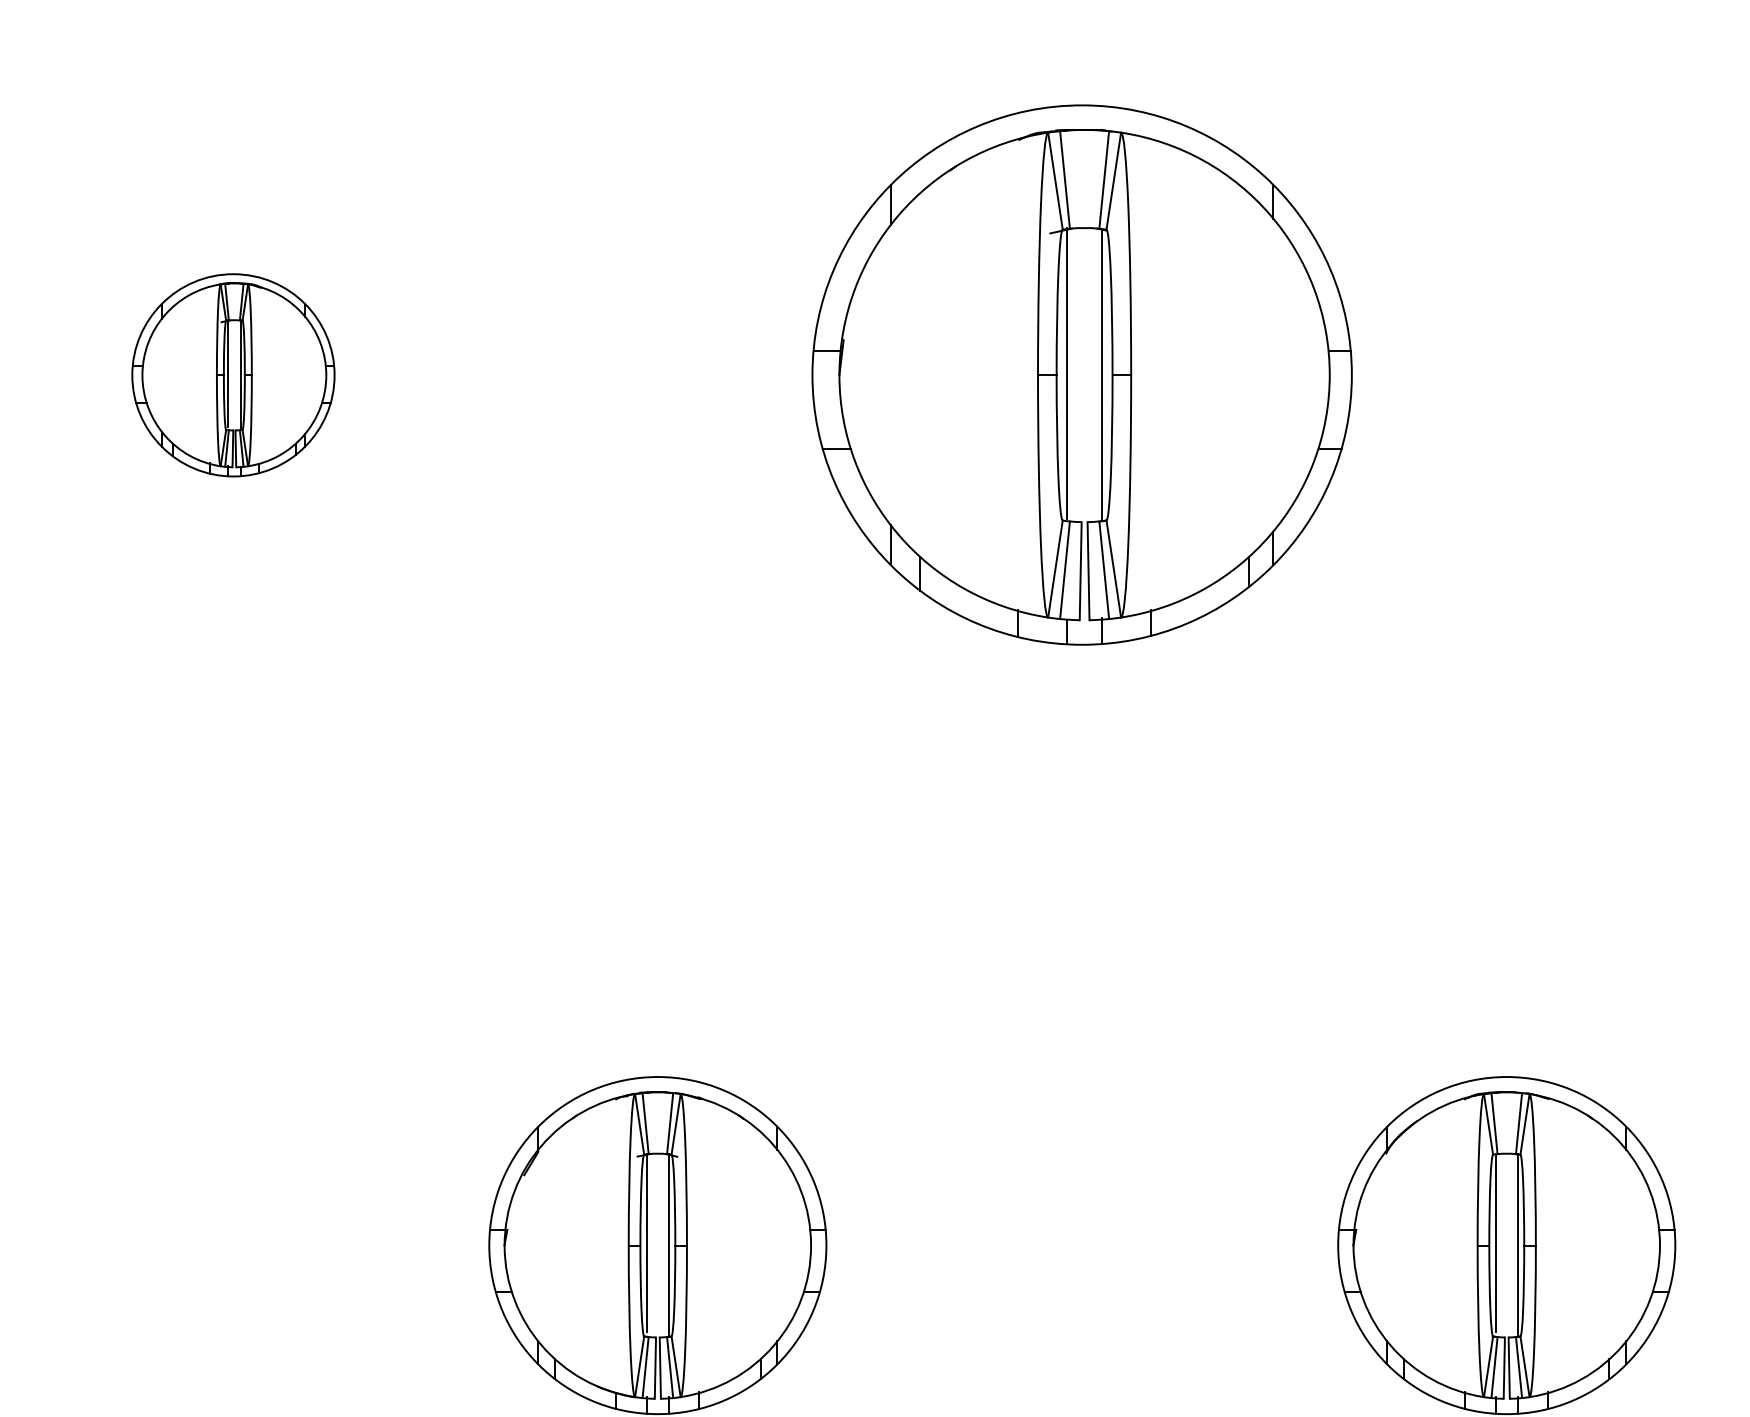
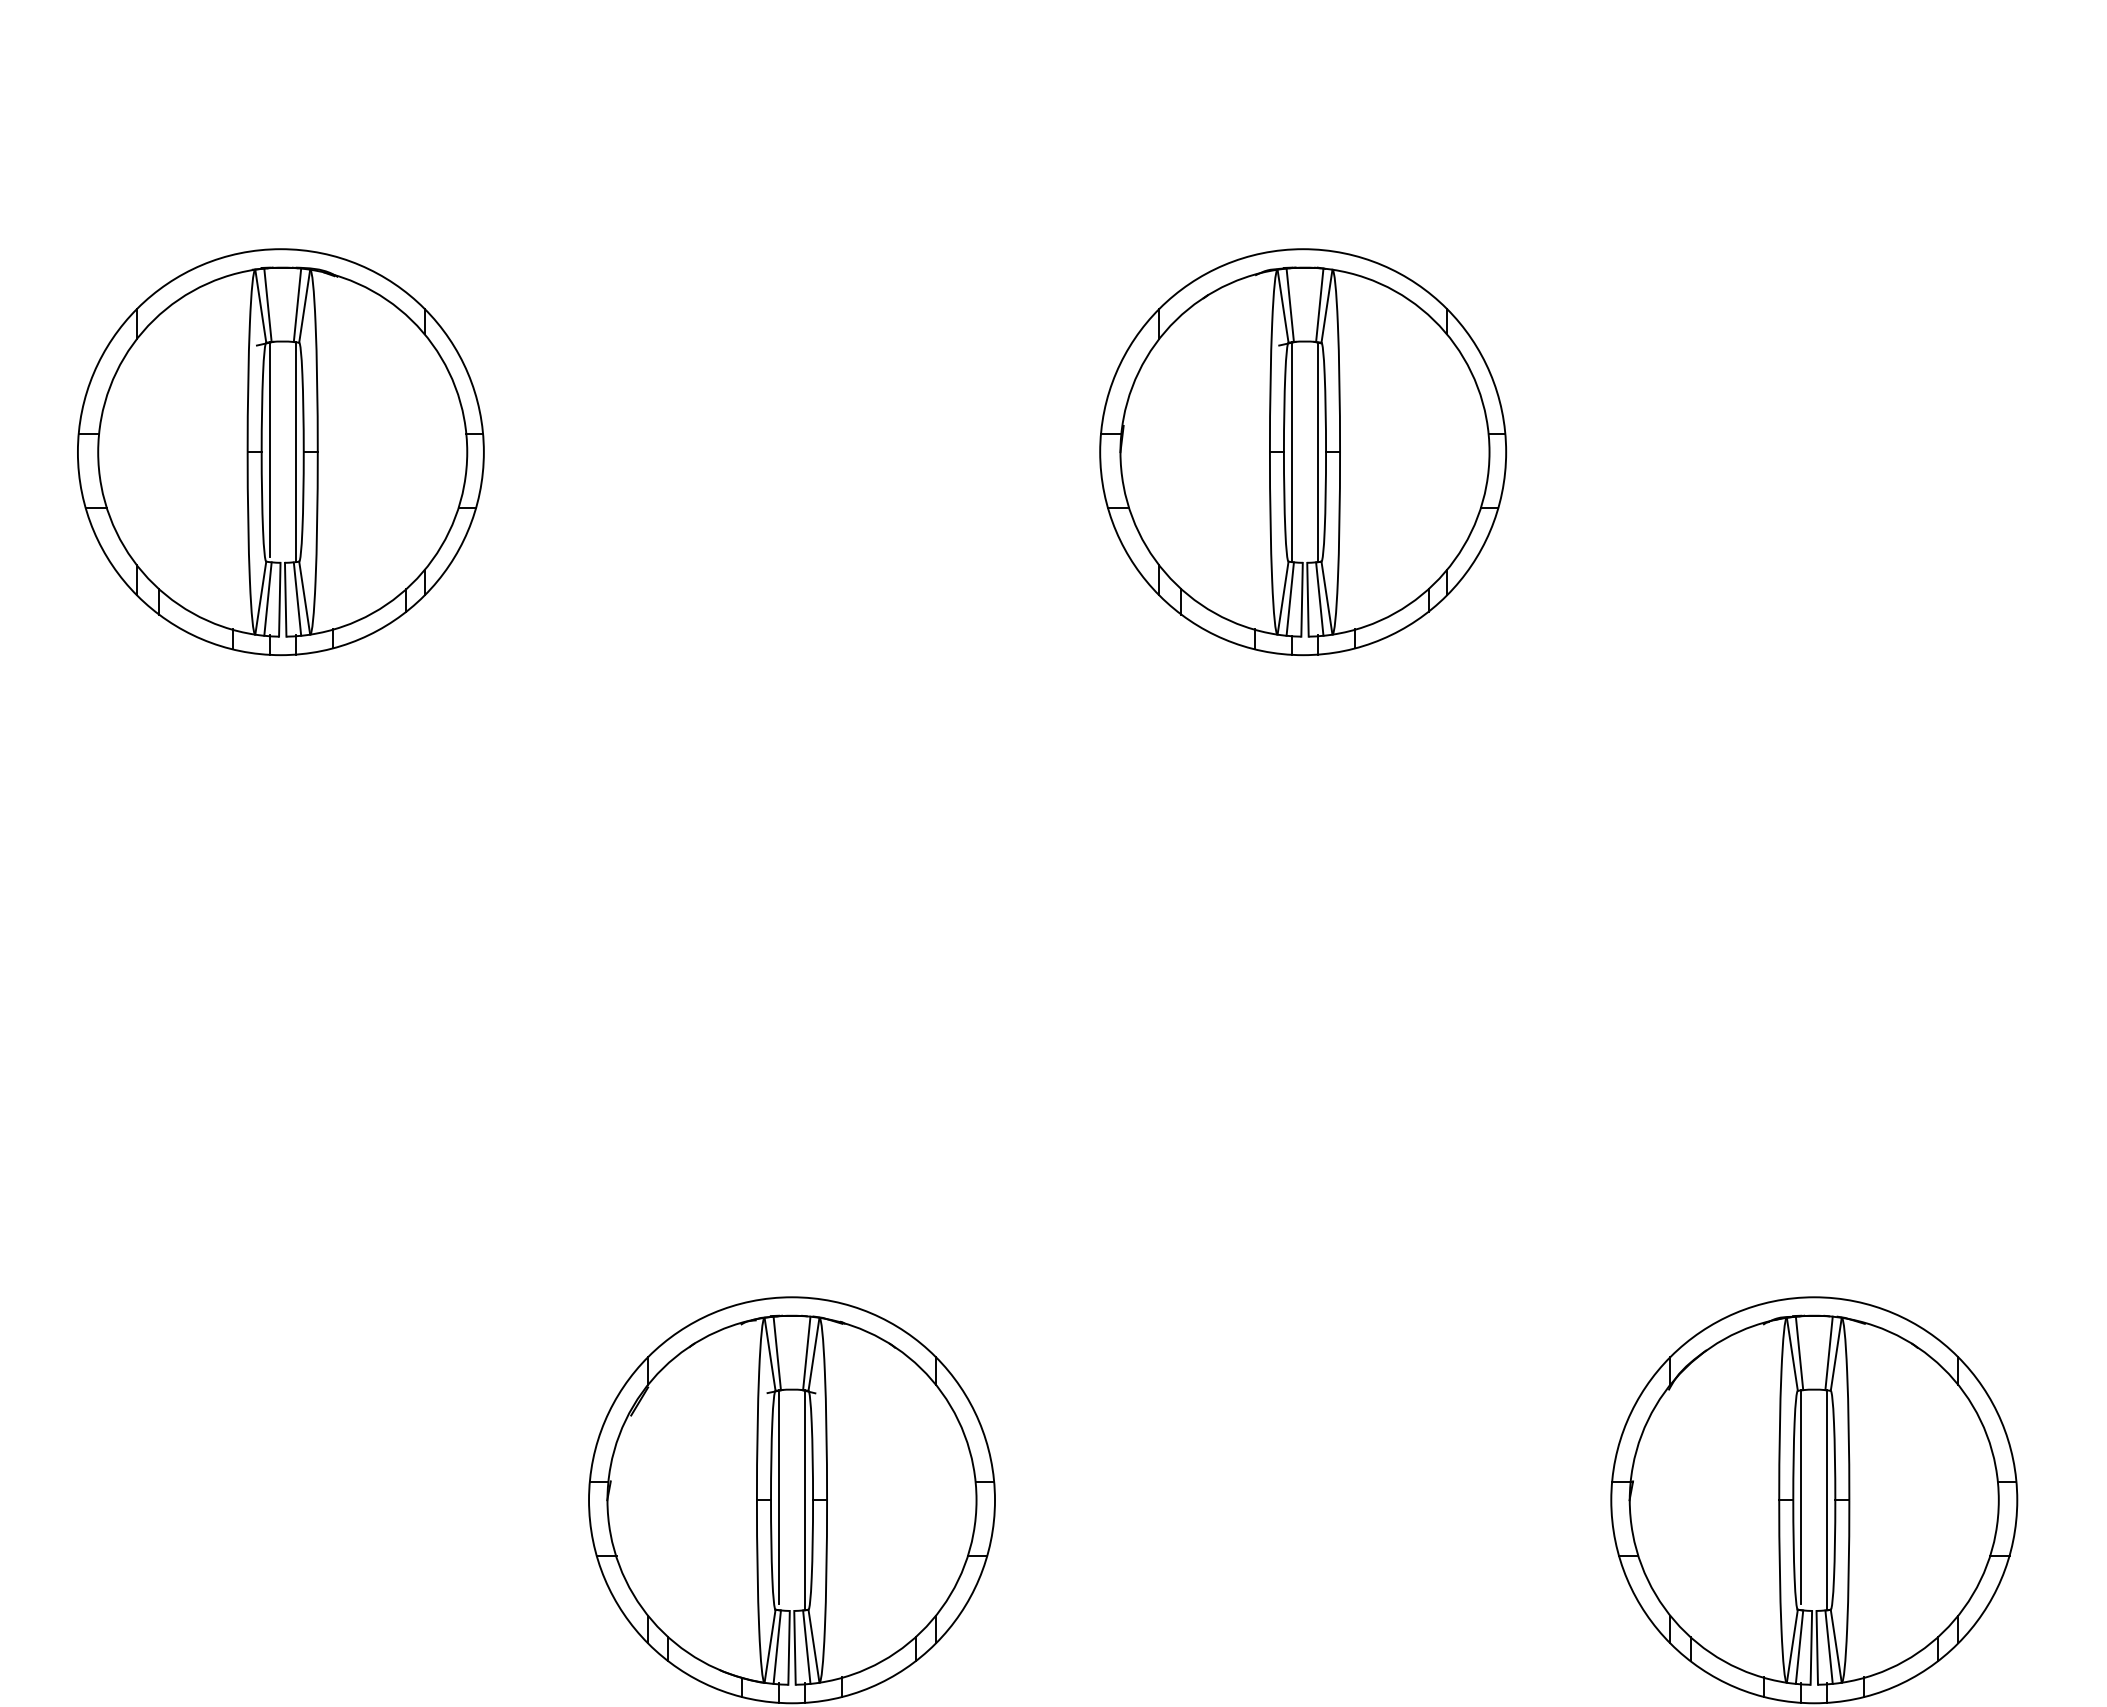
part: (233, 375) -> (280, 452), size x1.67
part: (1082, 375) -> (1303, 452), size x0.62

